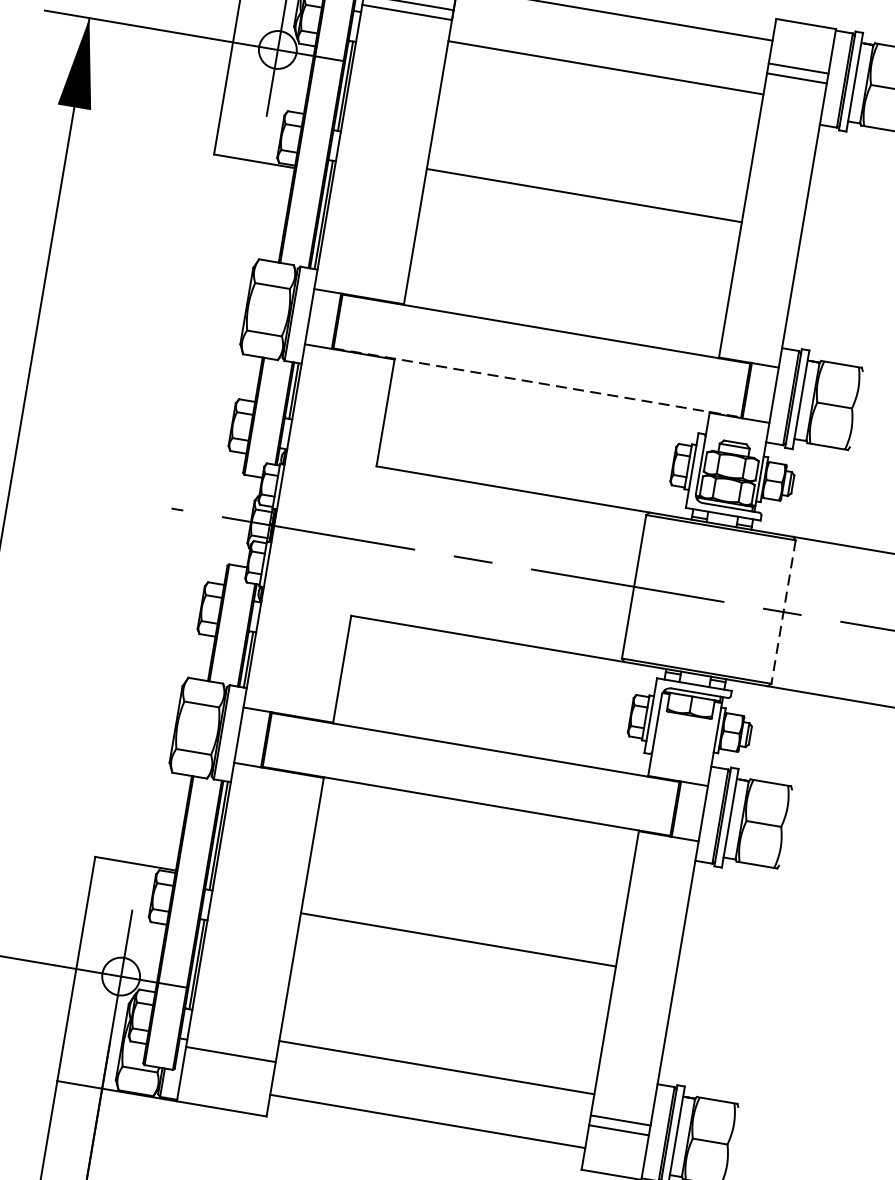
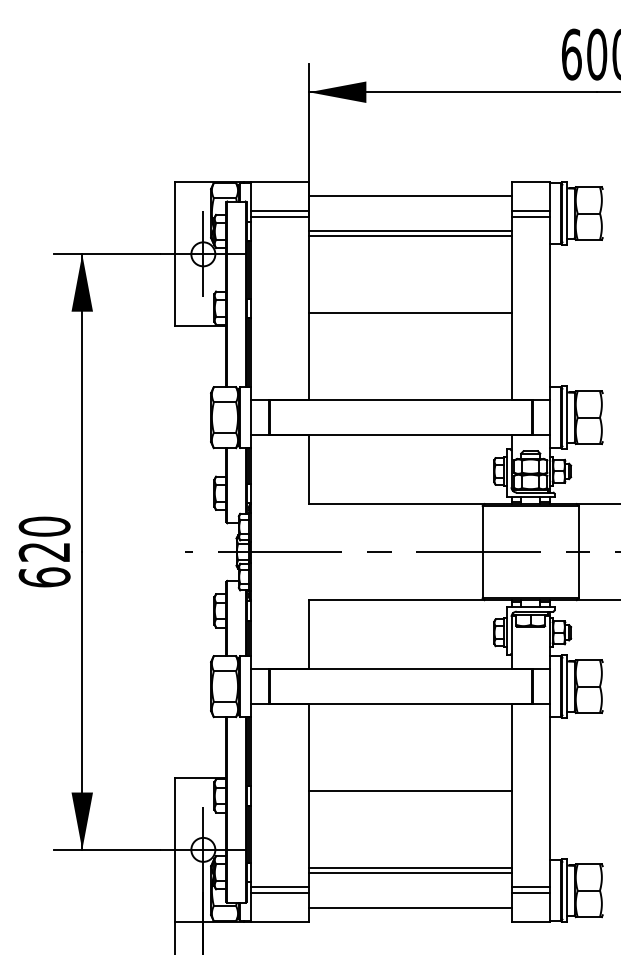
line: (604, 76) -> (410, 236), added
line: (538, 382) -> (401, 434), dashed -> solid
line: (783, 612) -> (578, 552), dashed -> solid
line: (438, 1060) -> (410, 868), added
line: (229, 1064) -> (280, 893), added

